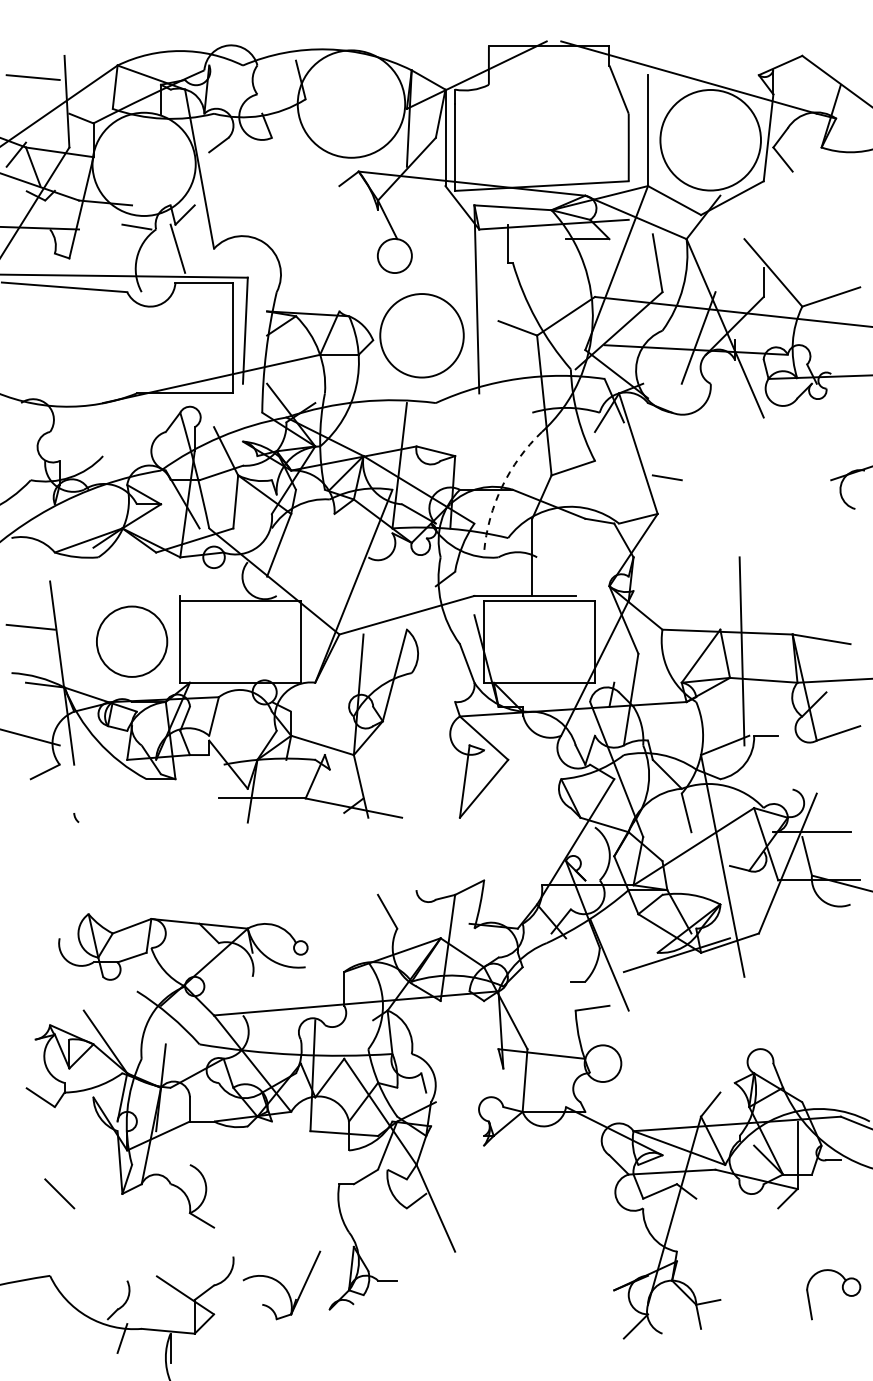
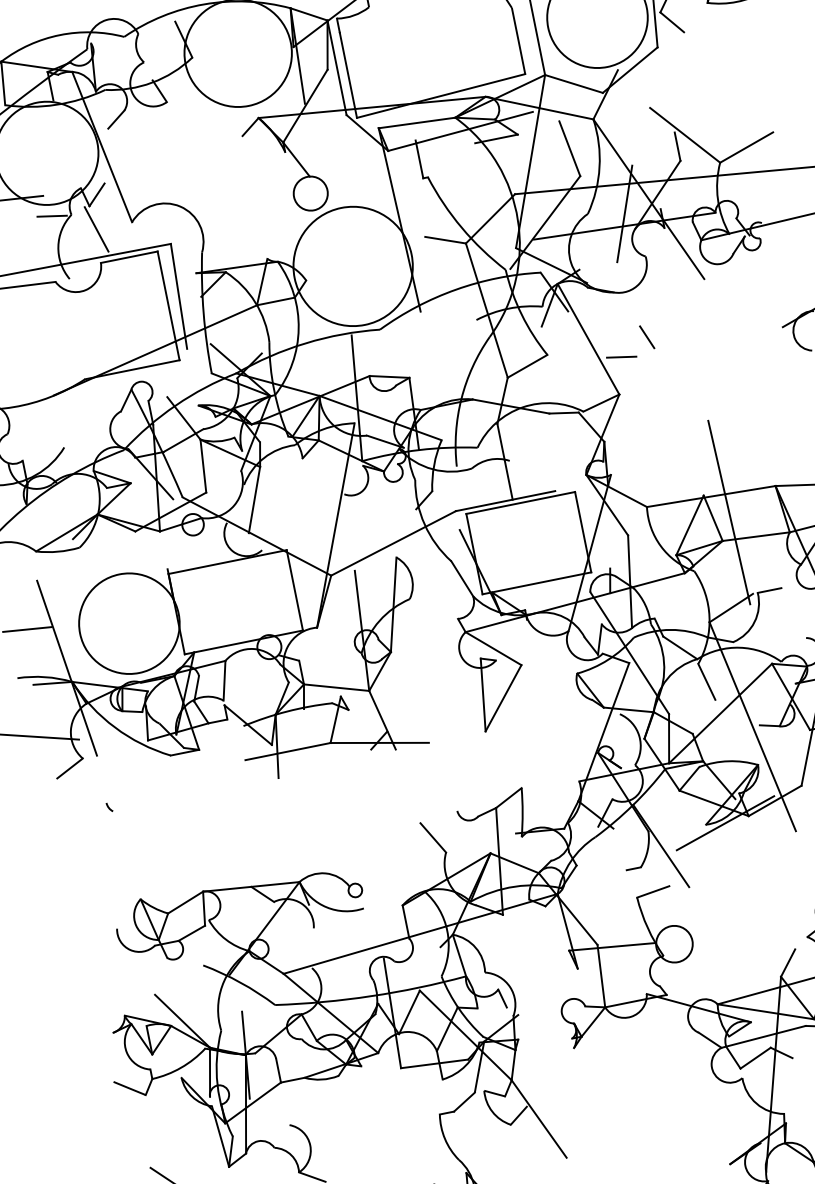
circle: (421, 335) -> (352, 266), size x1.43
line: (696, 463) -> (647, 337), added
arc: (502, 487) -> (462, 399), dashed -> solid
circle: (131, 641) -> (128, 623), size x1.43

